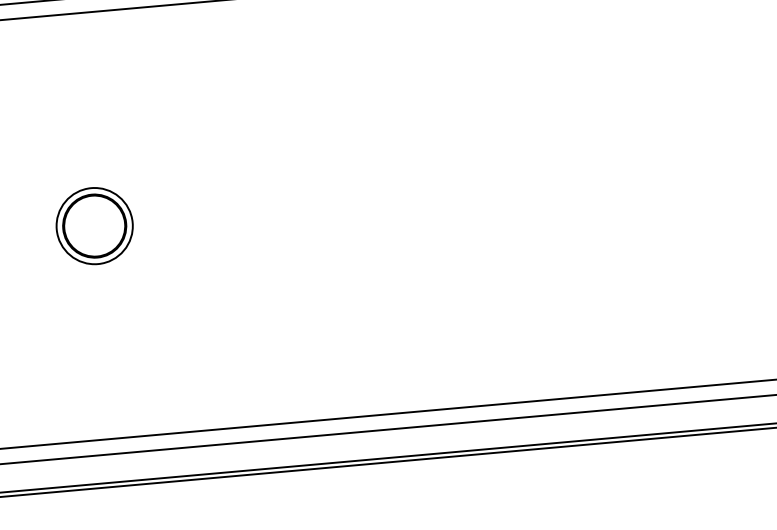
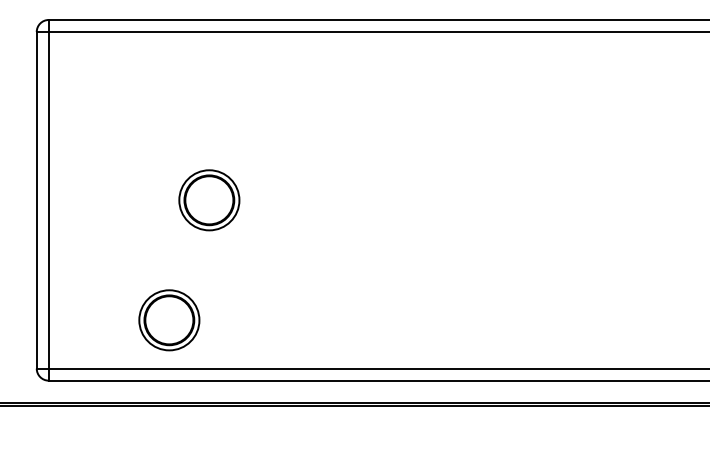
part: (57, 382) -> (169, 320), added

